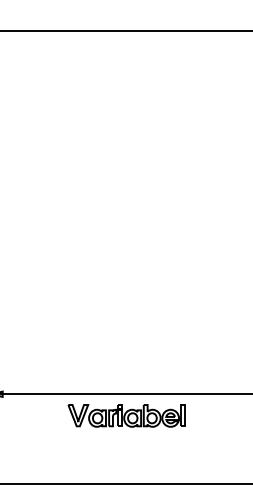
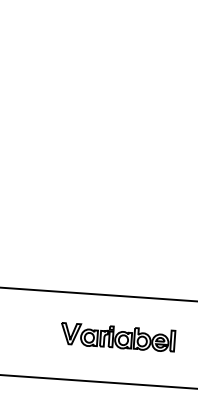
part: (126, 415) -> (117, 337), moved

